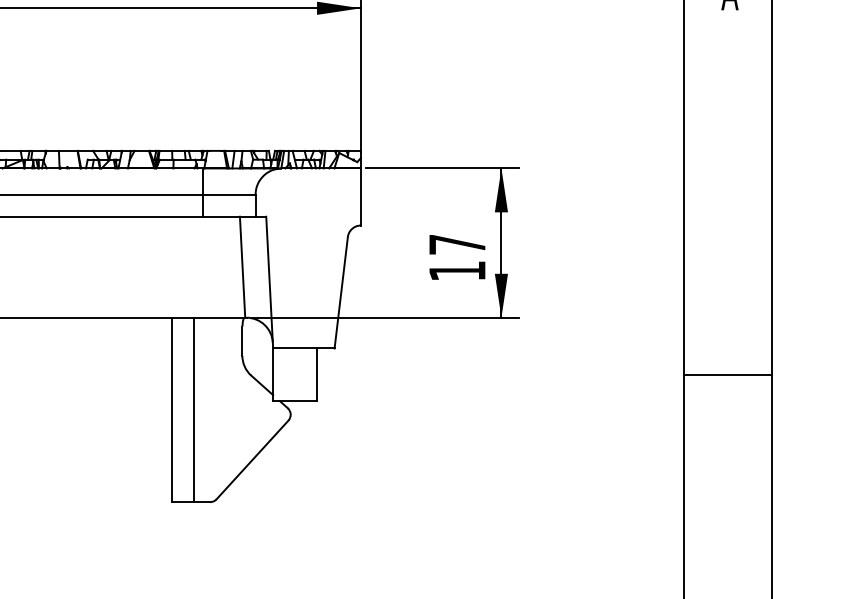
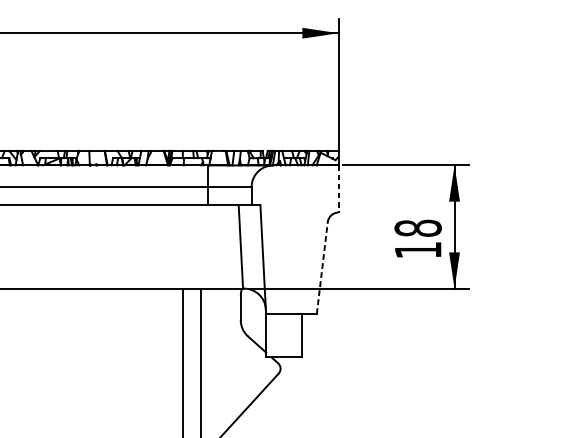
line: (360, 196) -> (338, 188), solid -> dashed
text: (457, 244) -> (418, 228), 17 -> 18
line: (341, 292) -> (322, 267), solid -> dashed

